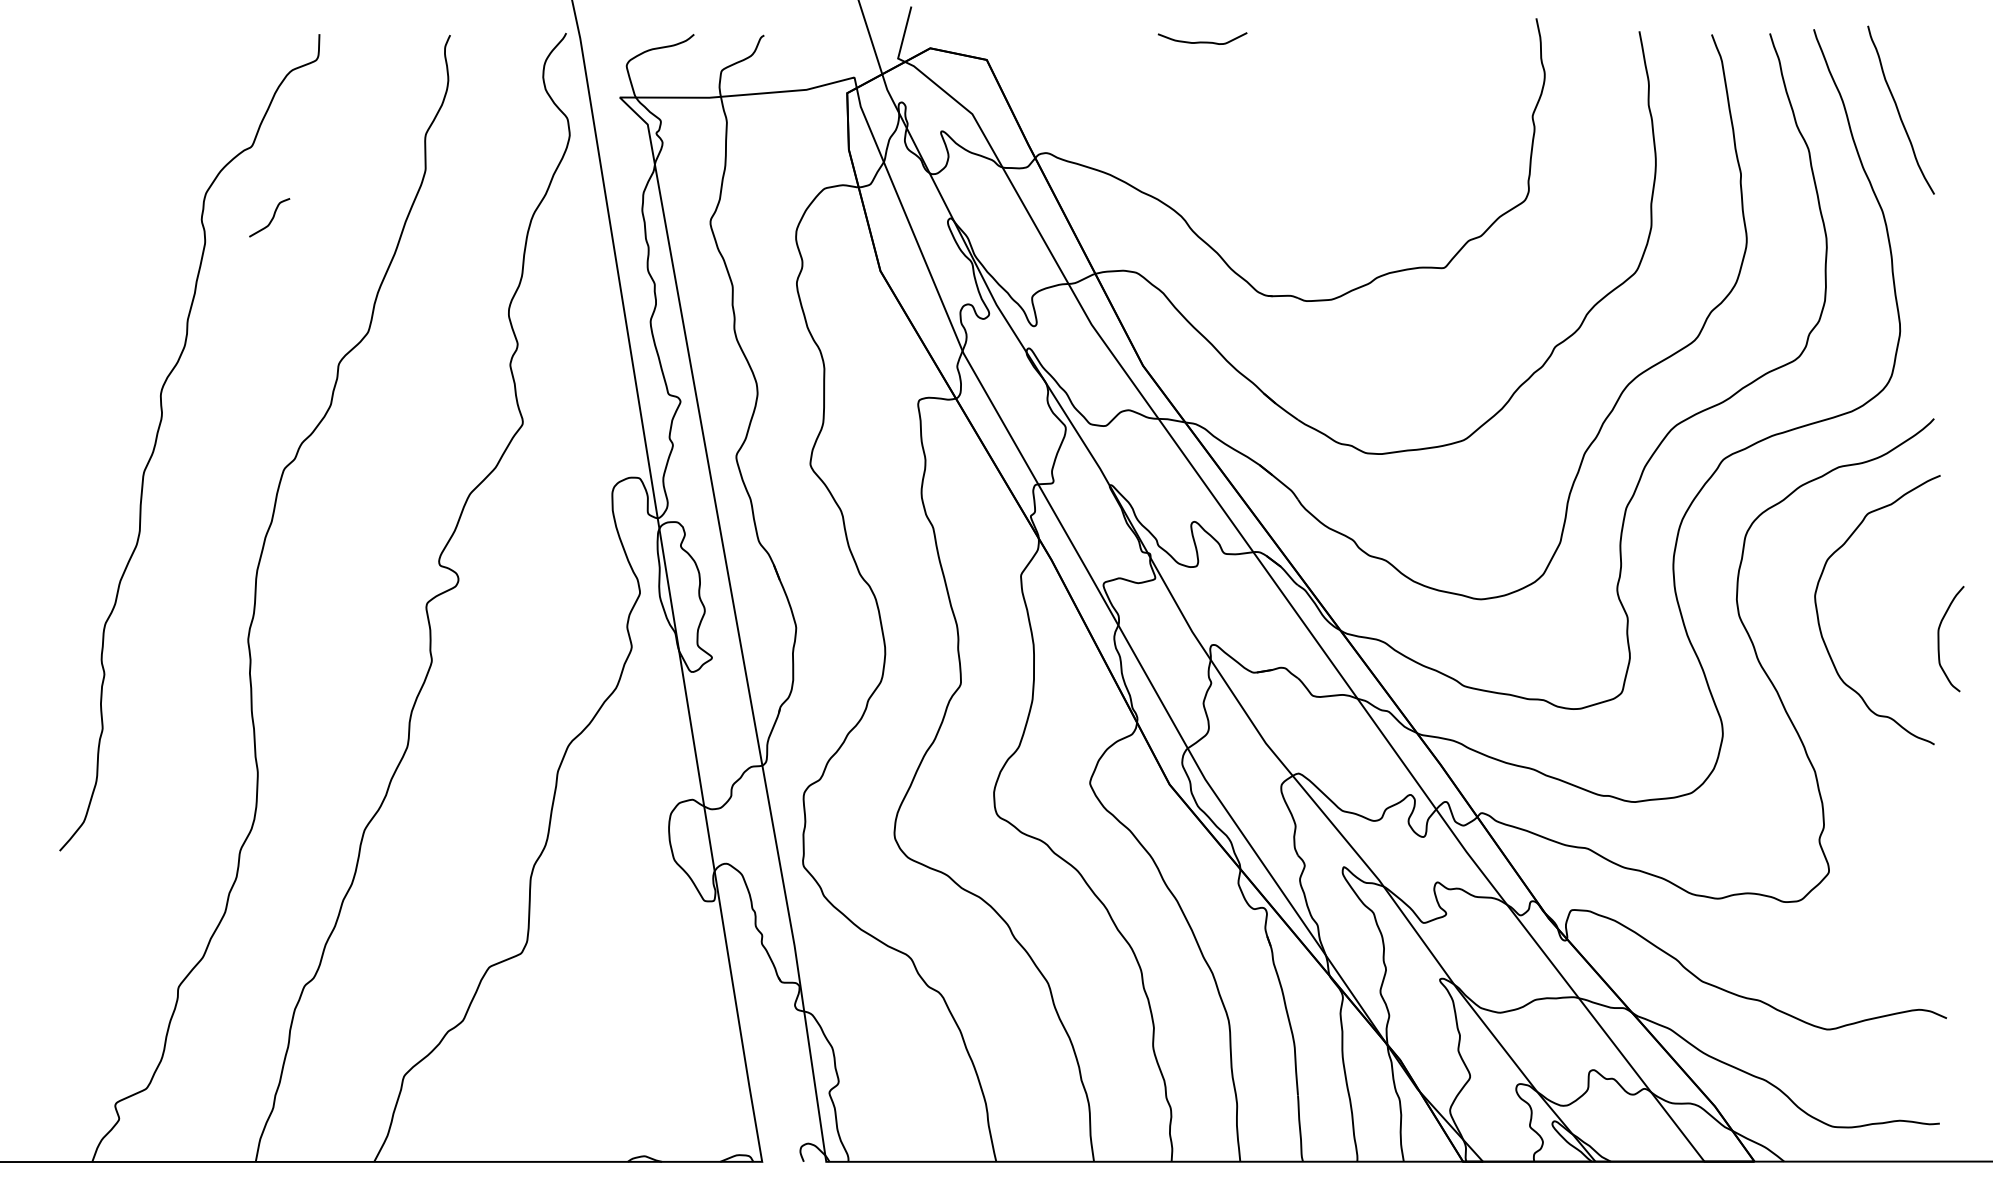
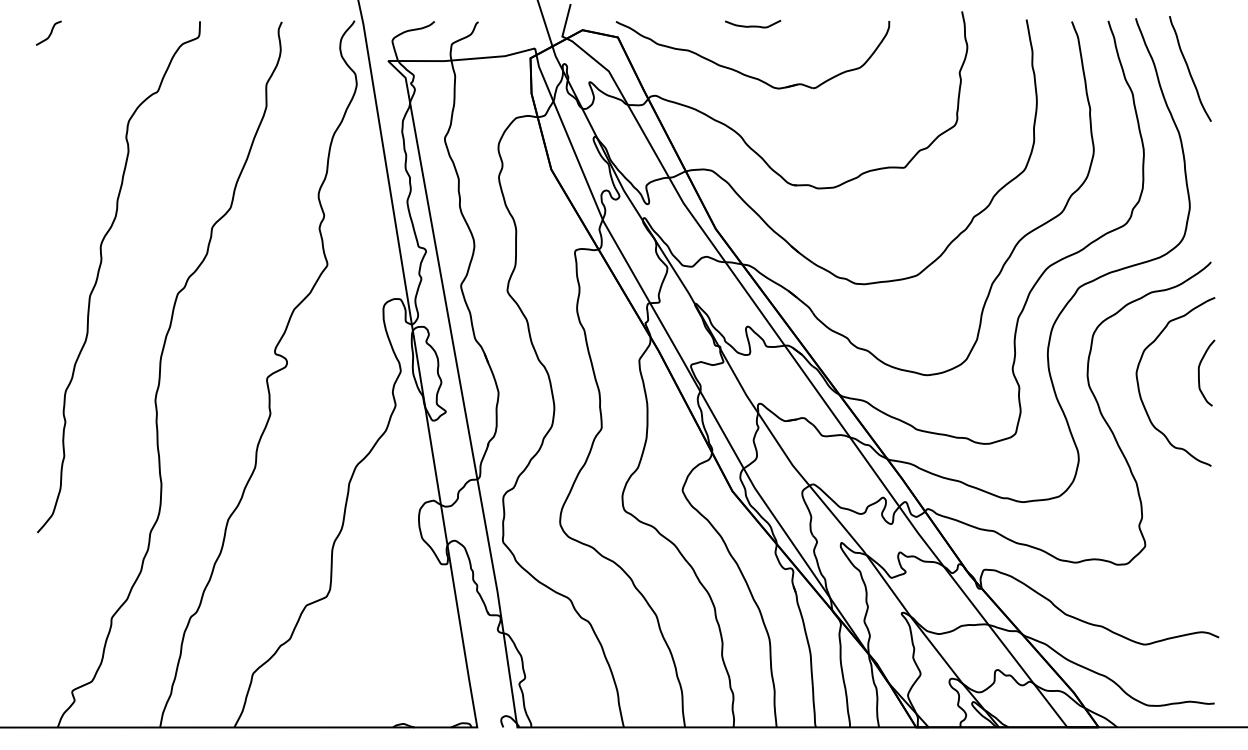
part: (1188, 117) -> (744, 73), added
curve: (270, 218) -> (49, 33), moved
curve: (1939, 638) -> (1199, 372), moved

